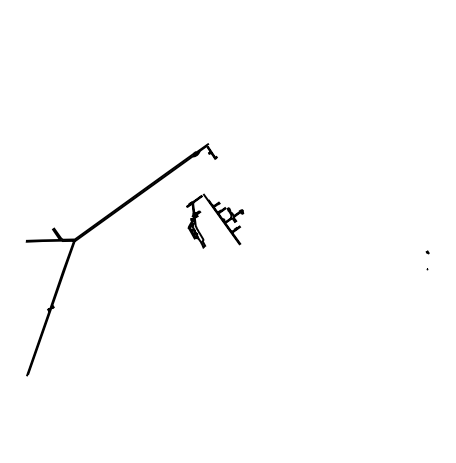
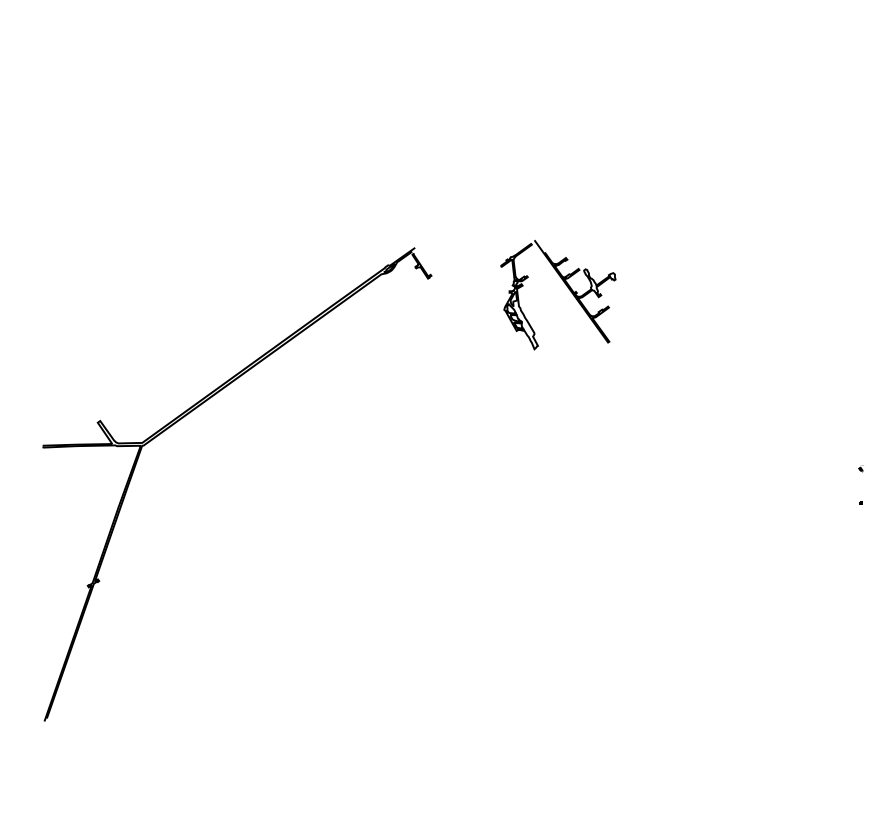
part: (215, 220) -> (559, 294), moved

